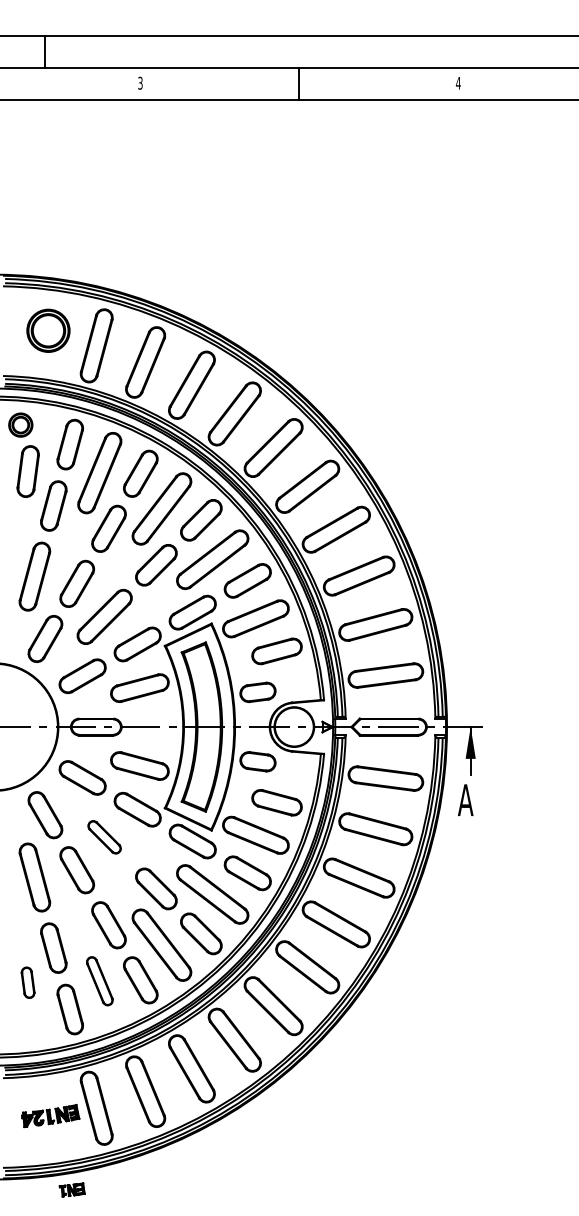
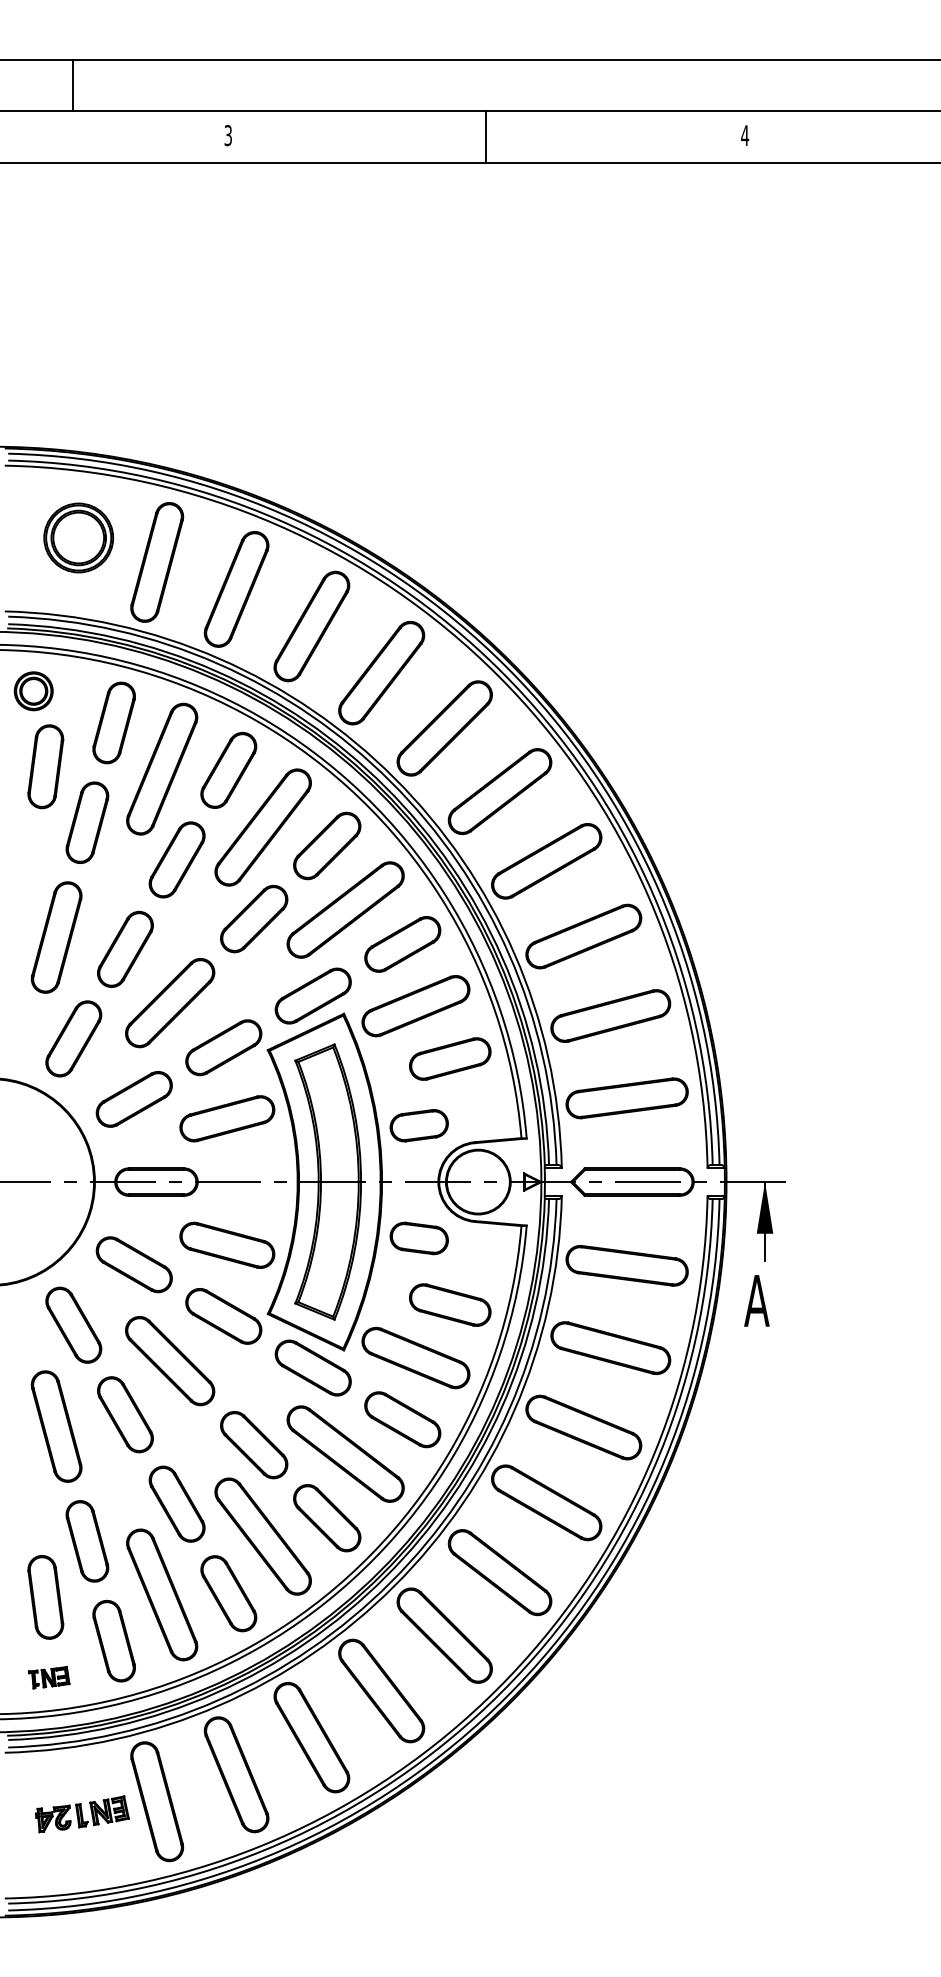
part: (104, 837) -> (169, 1361), size x1.67
part: (99, 981) -> (161, 1595), size x1.67
part: (27, 982) -> (44, 1597), size x1.67
part: (71, 1189) -> (47, 1676), moved

